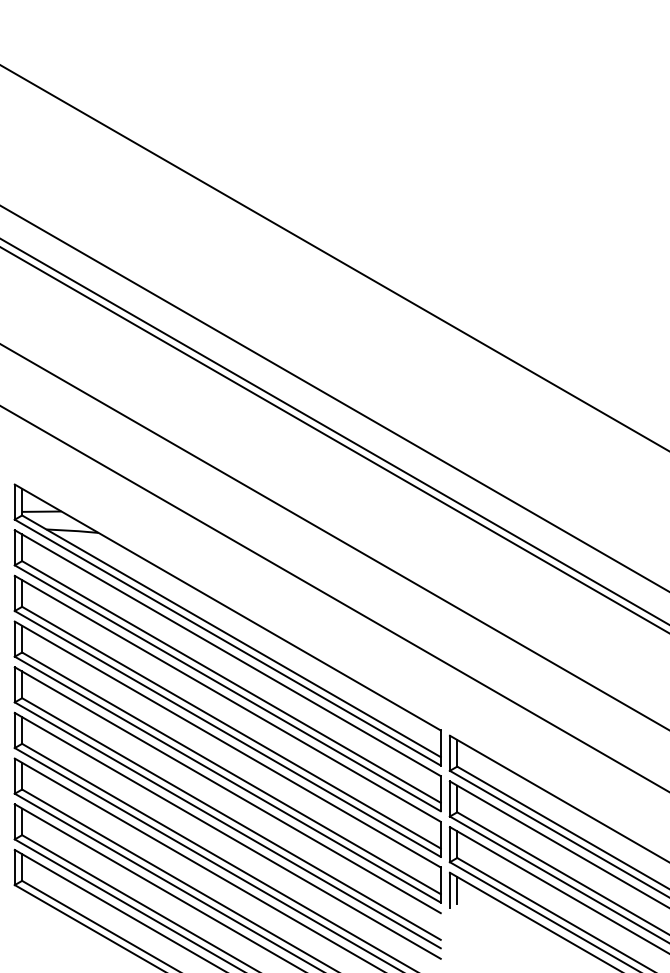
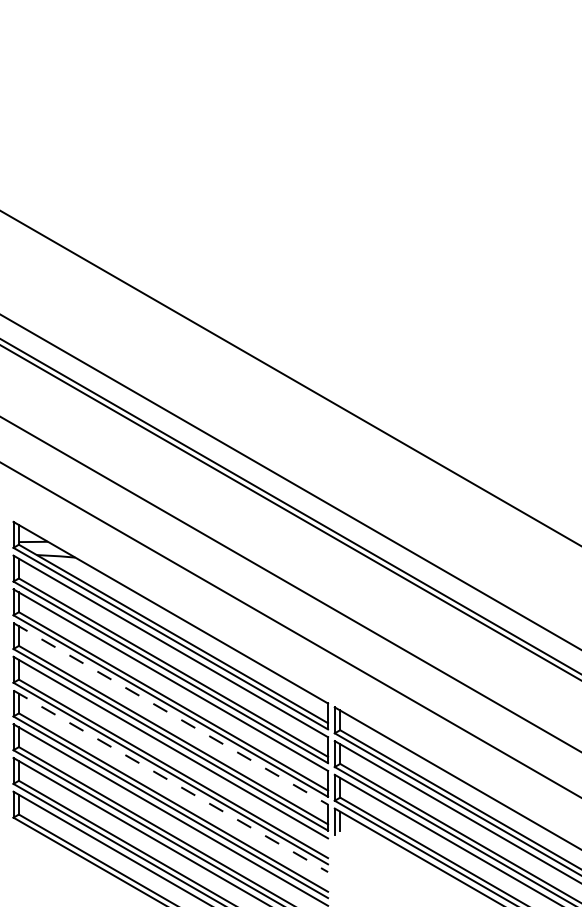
line: (227, 744) -> (170, 713), solid -> dashed
line: (227, 836) -> (170, 781), solid -> dashed

